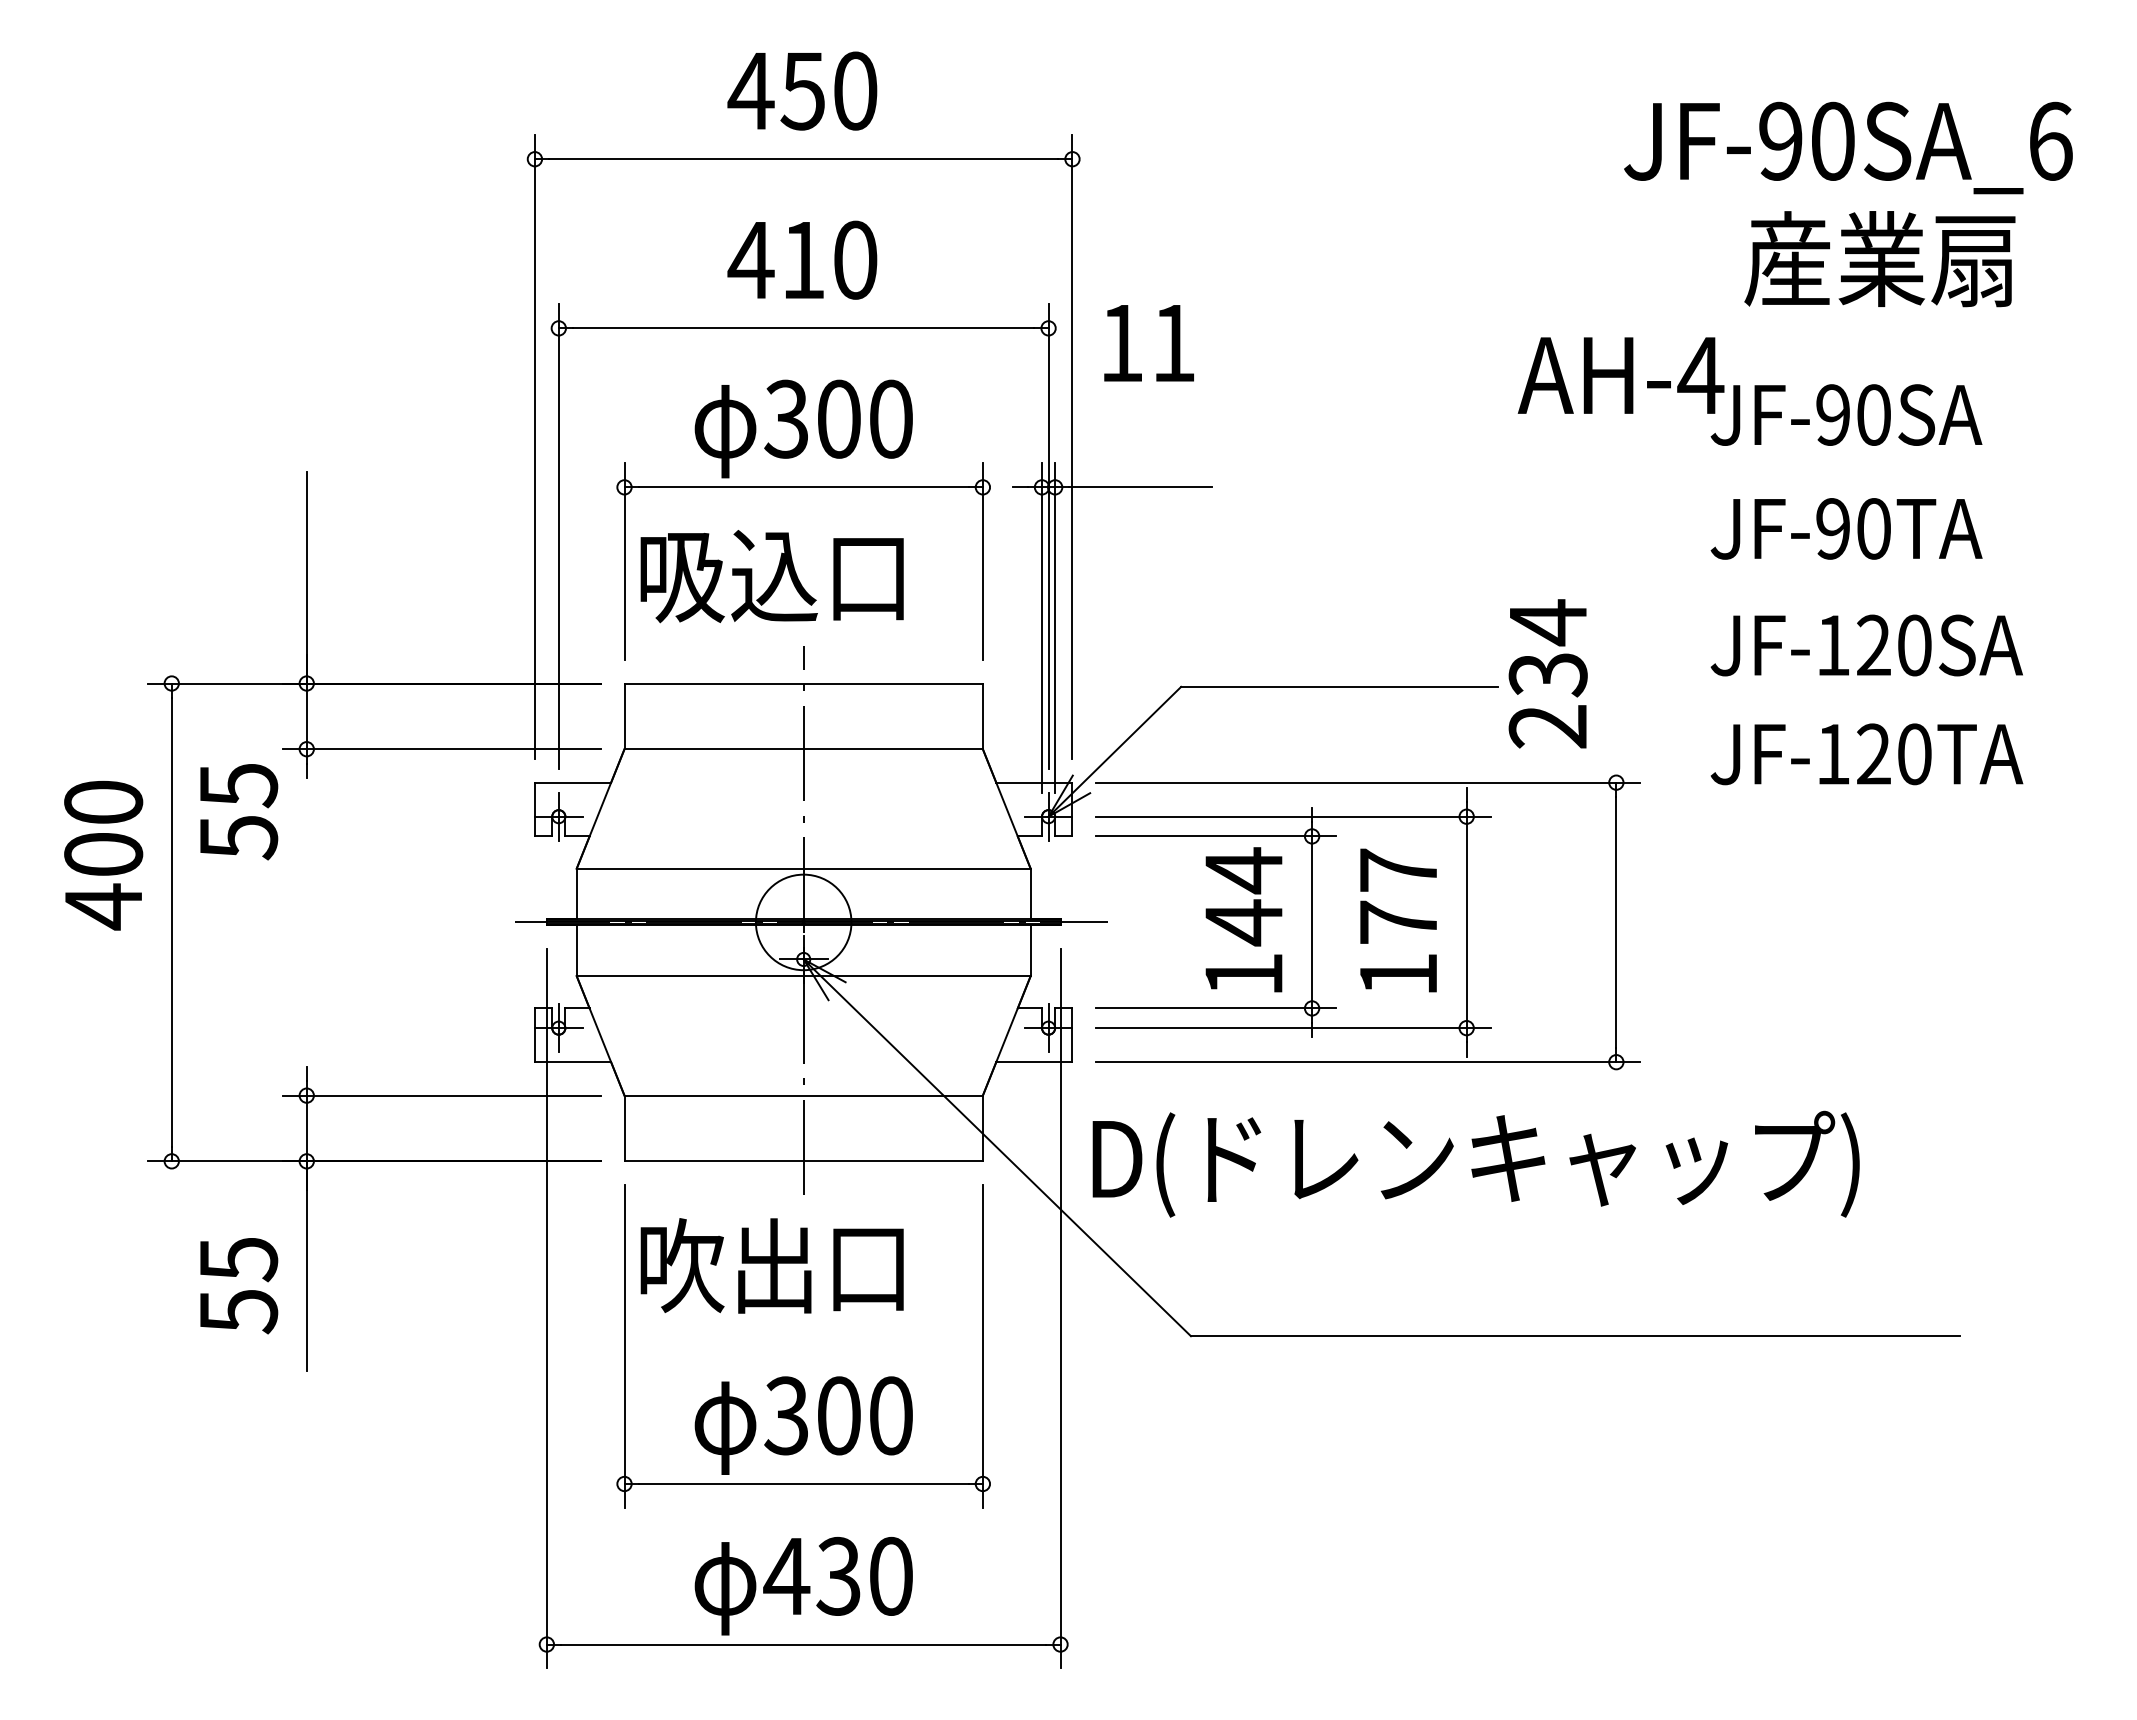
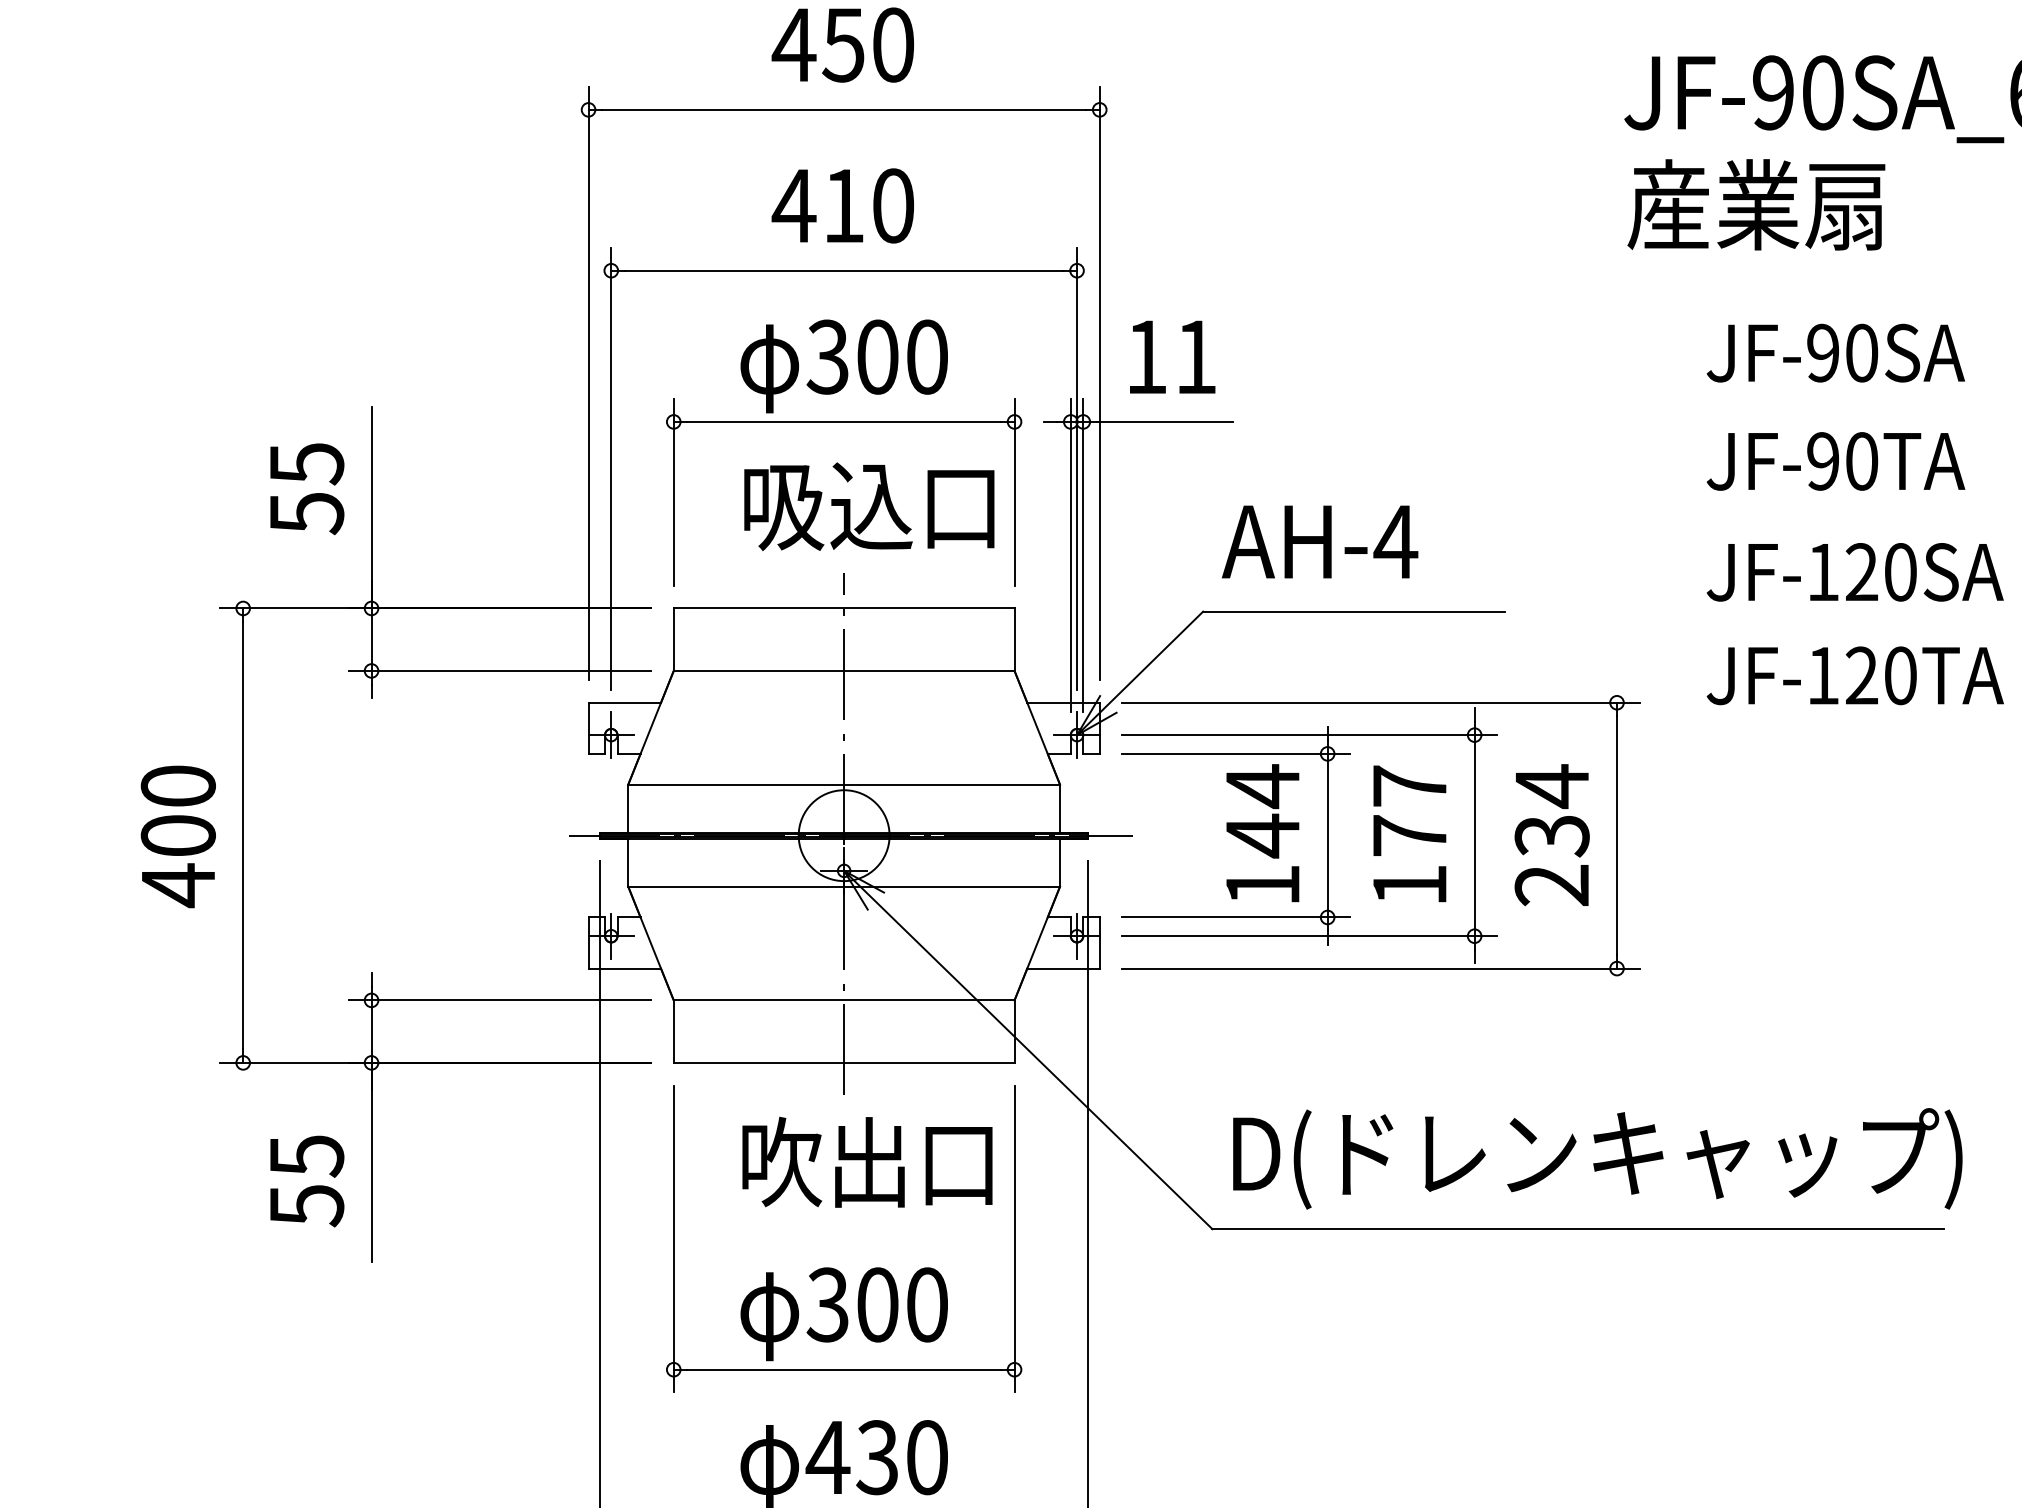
text: (1879, 259) -> (1755, 205), moved
text: (1148, 343) -> (1172, 357), moved
text: (1620, 375) -> (1319, 541), moved
text: (771, 576) -> (868, 506), moved
text: (1547, 673) -> (1551, 834), moved
text: (239, 812) -> (307, 489), moved
text: (103, 855) -> (178, 836), moved
text: (1475, 1163) -> (1597, 1158), moved
text: (771, 1265) -> (866, 1161), moved

